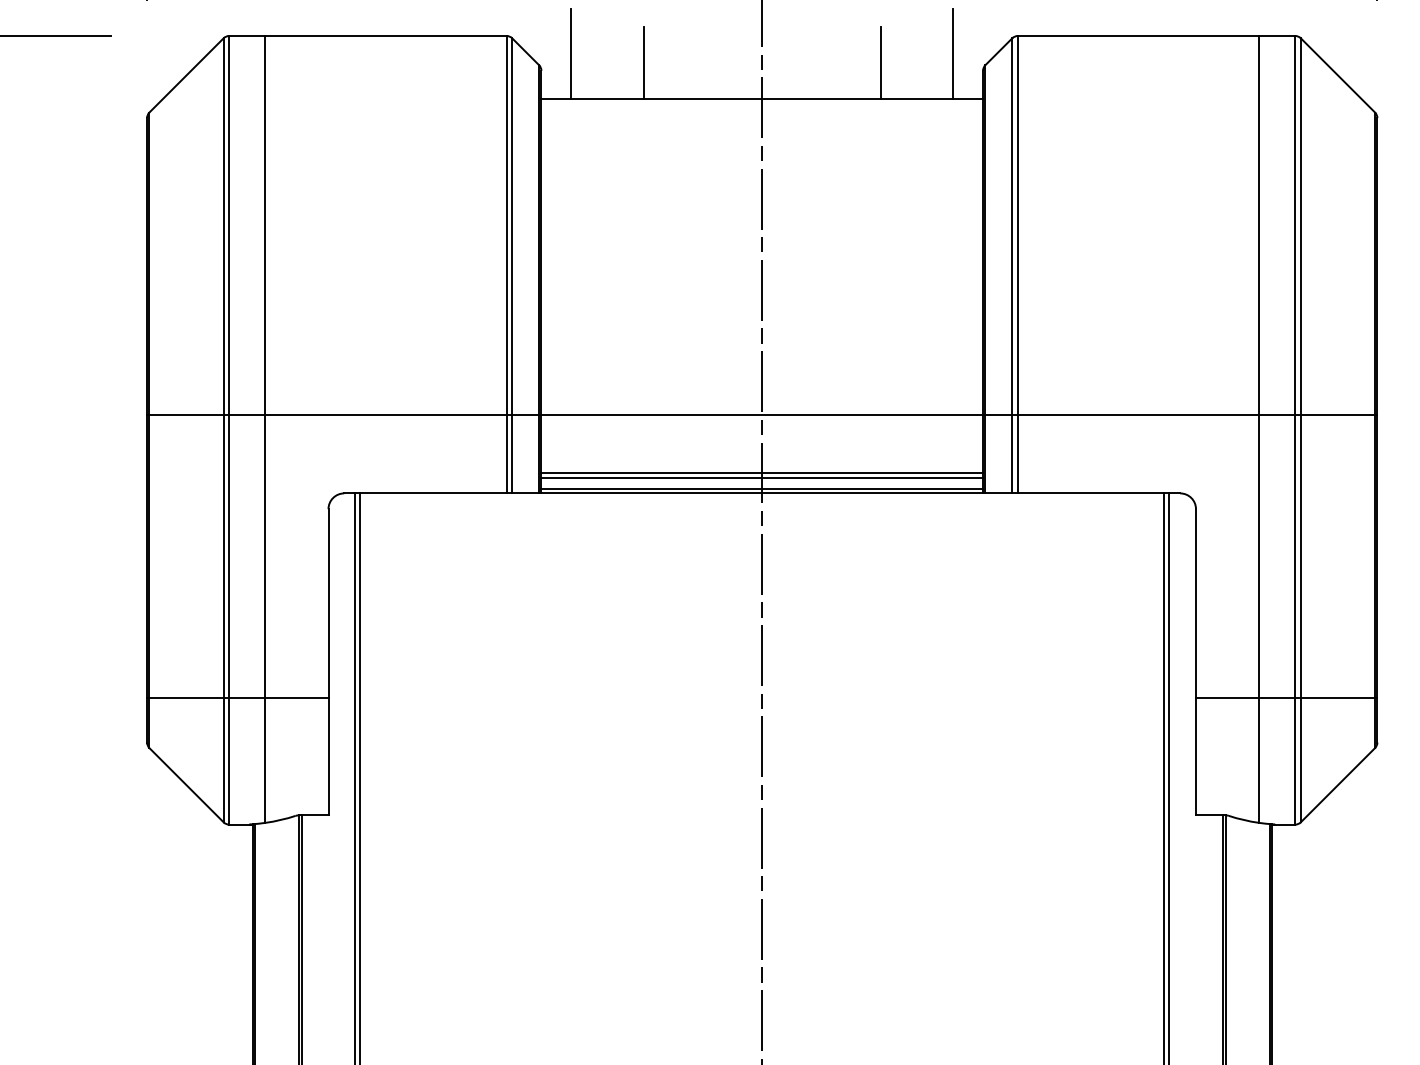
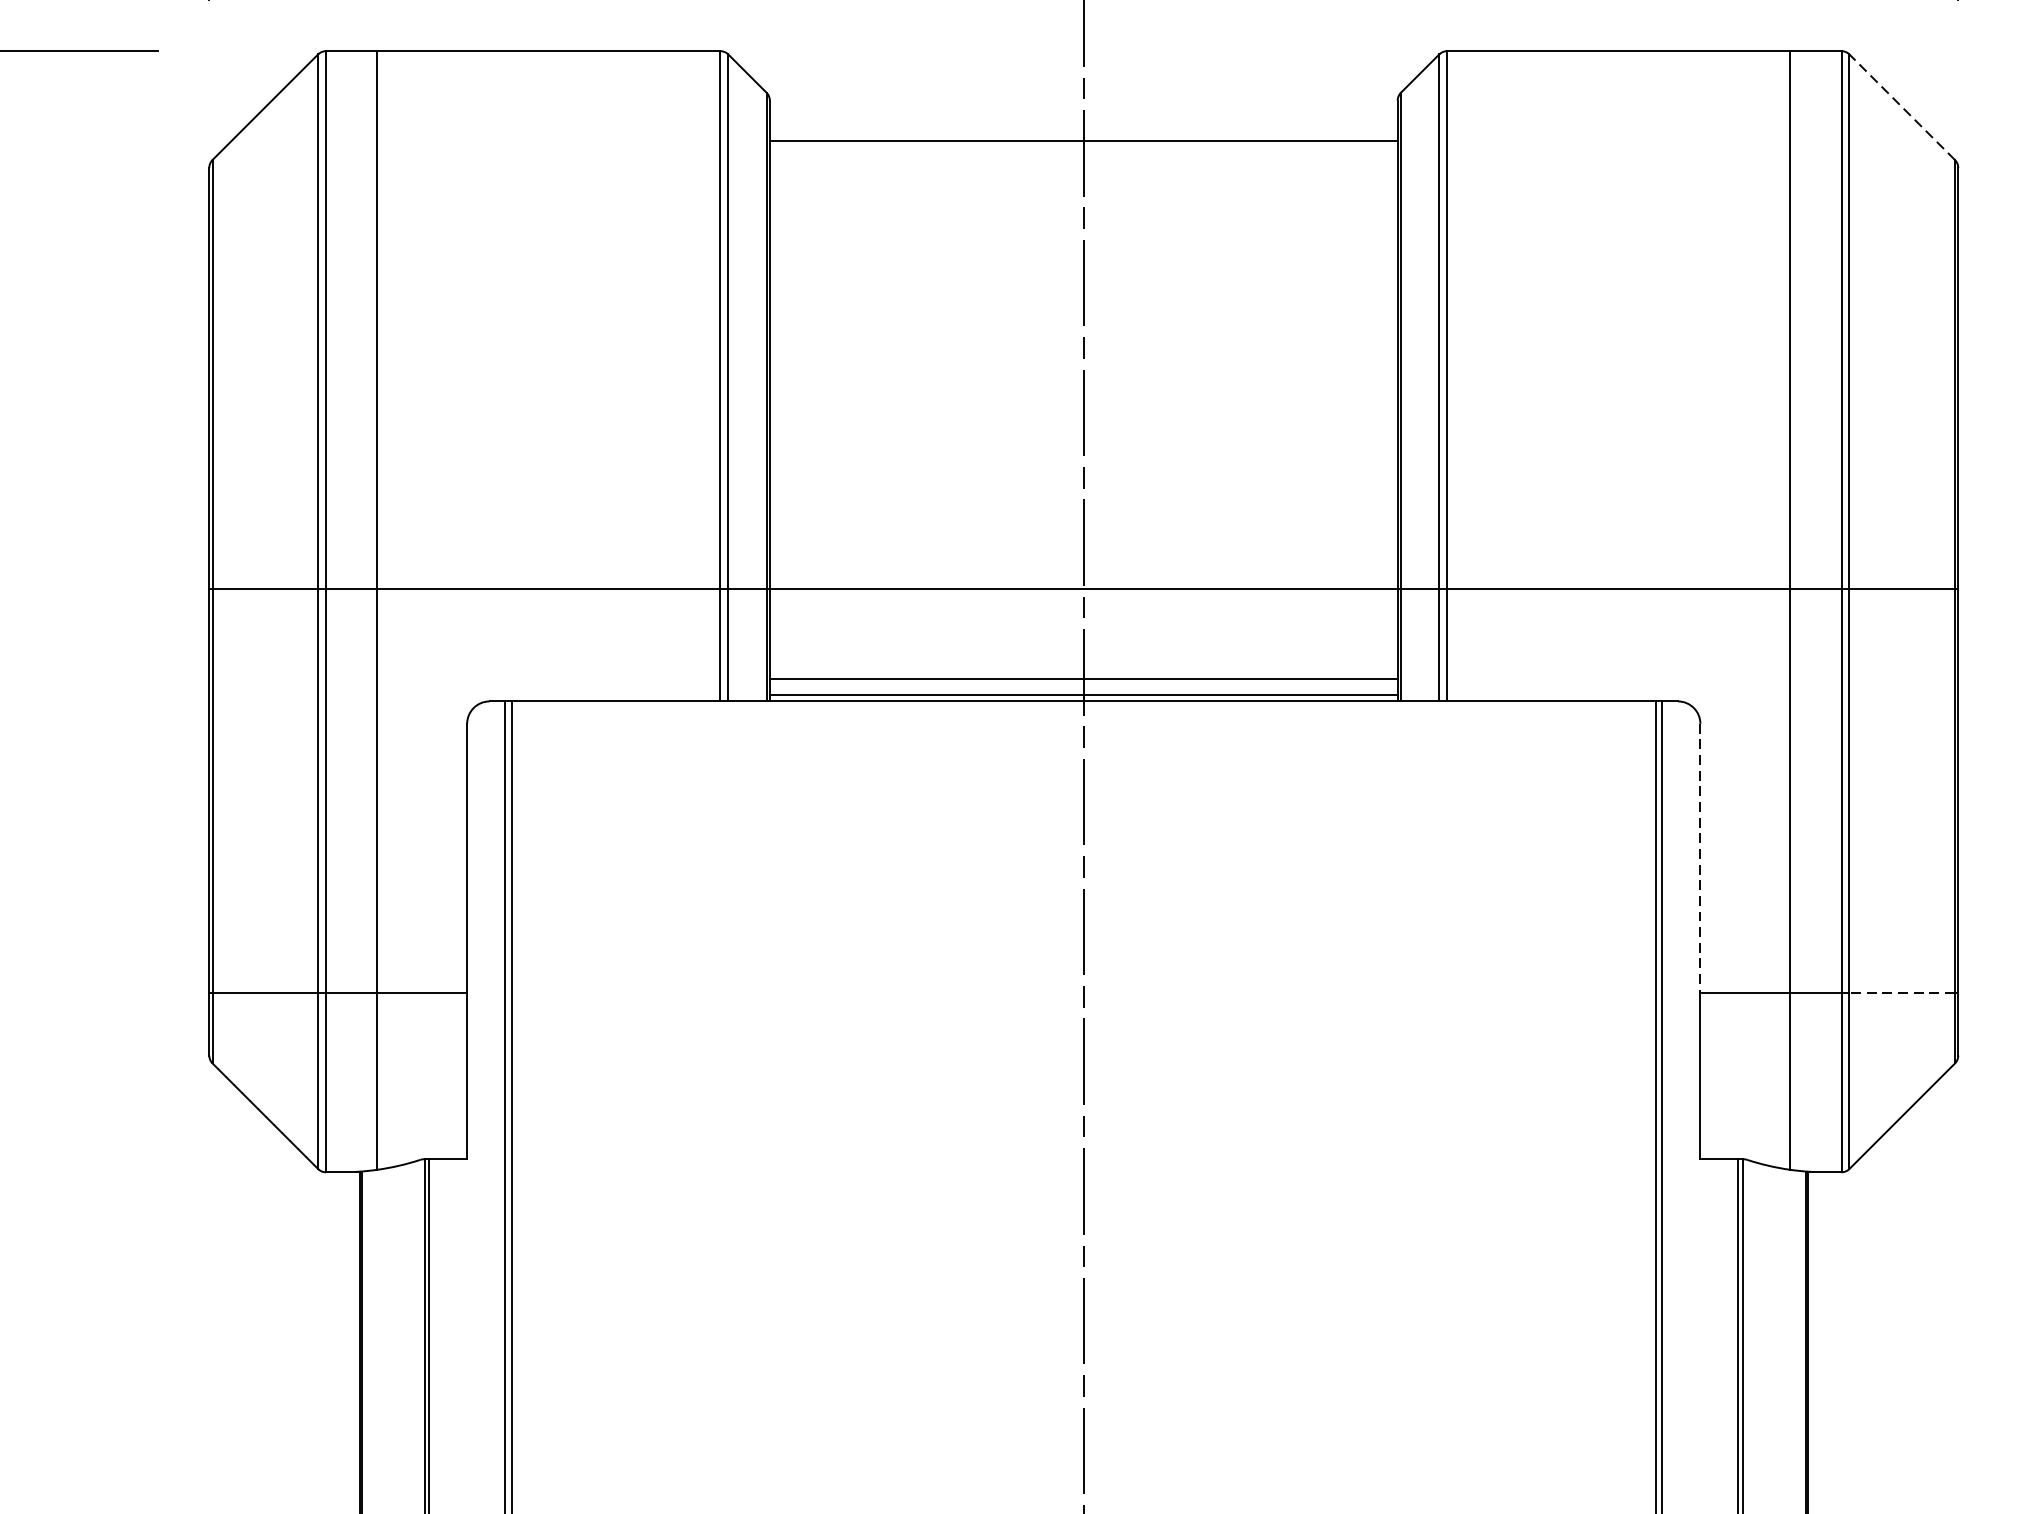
line: (571, 53) -> (812, 76), removed
line: (953, 53) -> (1355, 76), removed
line: (643, 63) -> (914, 90), removed
line: (880, 63) -> (1251, 90), removed
line: (1337, 75) -> (1901, 107), solid -> dashed
line: (762, 472) -> (1084, 671), removed
line: (1196, 603) -> (1701, 857), solid -> dashed
line: (1337, 698) -> (1901, 992), solid -> dashed

